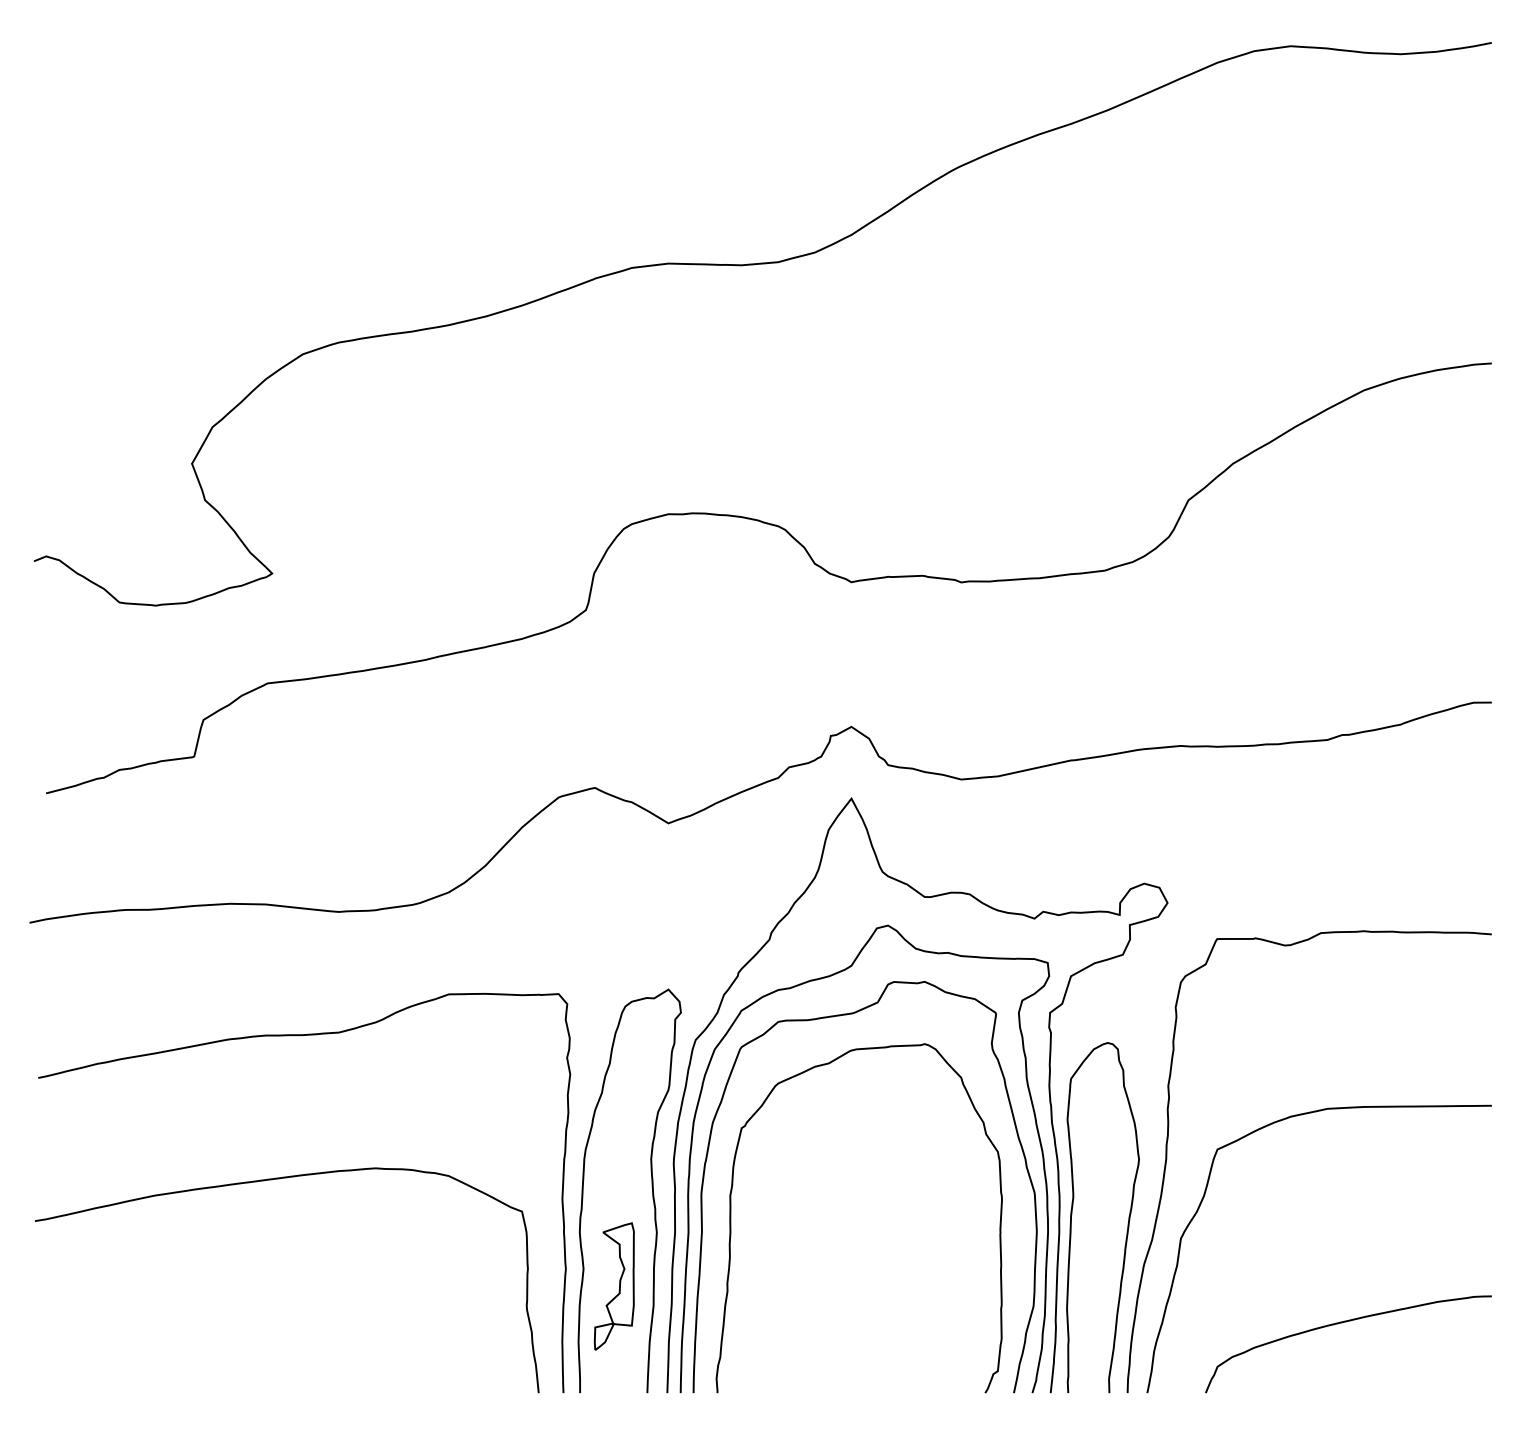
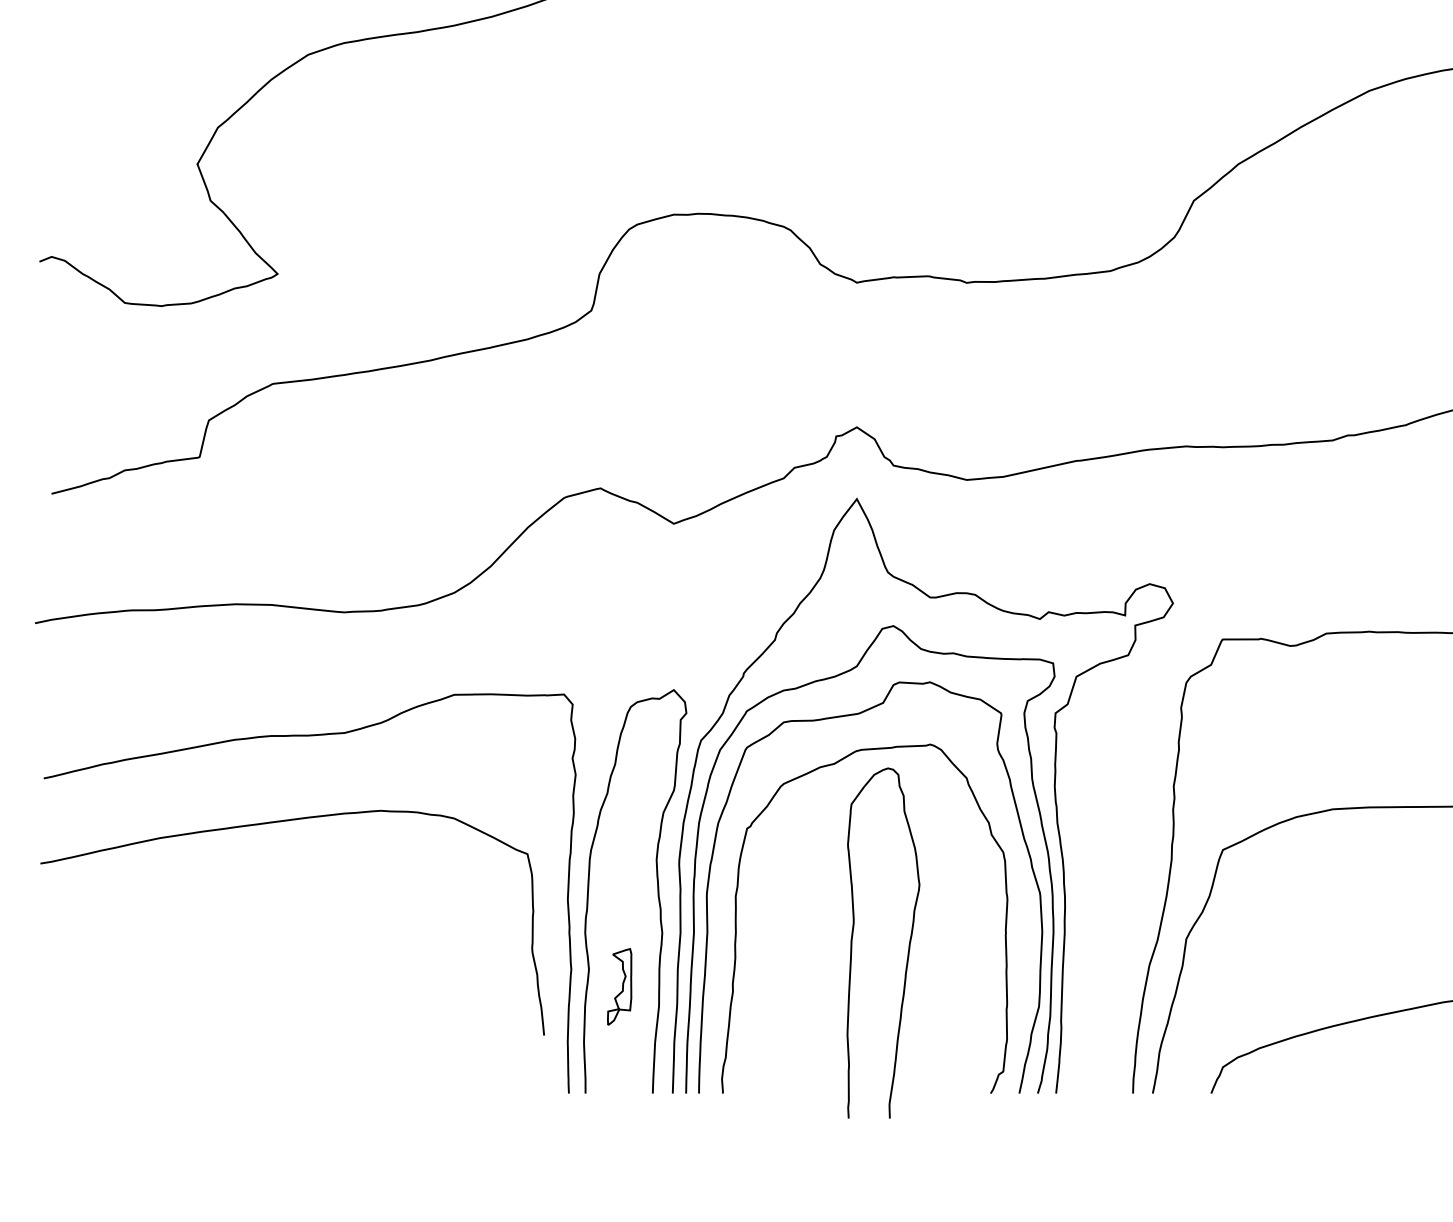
curve: (271, 1180) -> (276, 822), moved
curve: (1127, 1223) -> (907, 948), moved
part: (613, 1286) -> (618, 986), size x0.6

